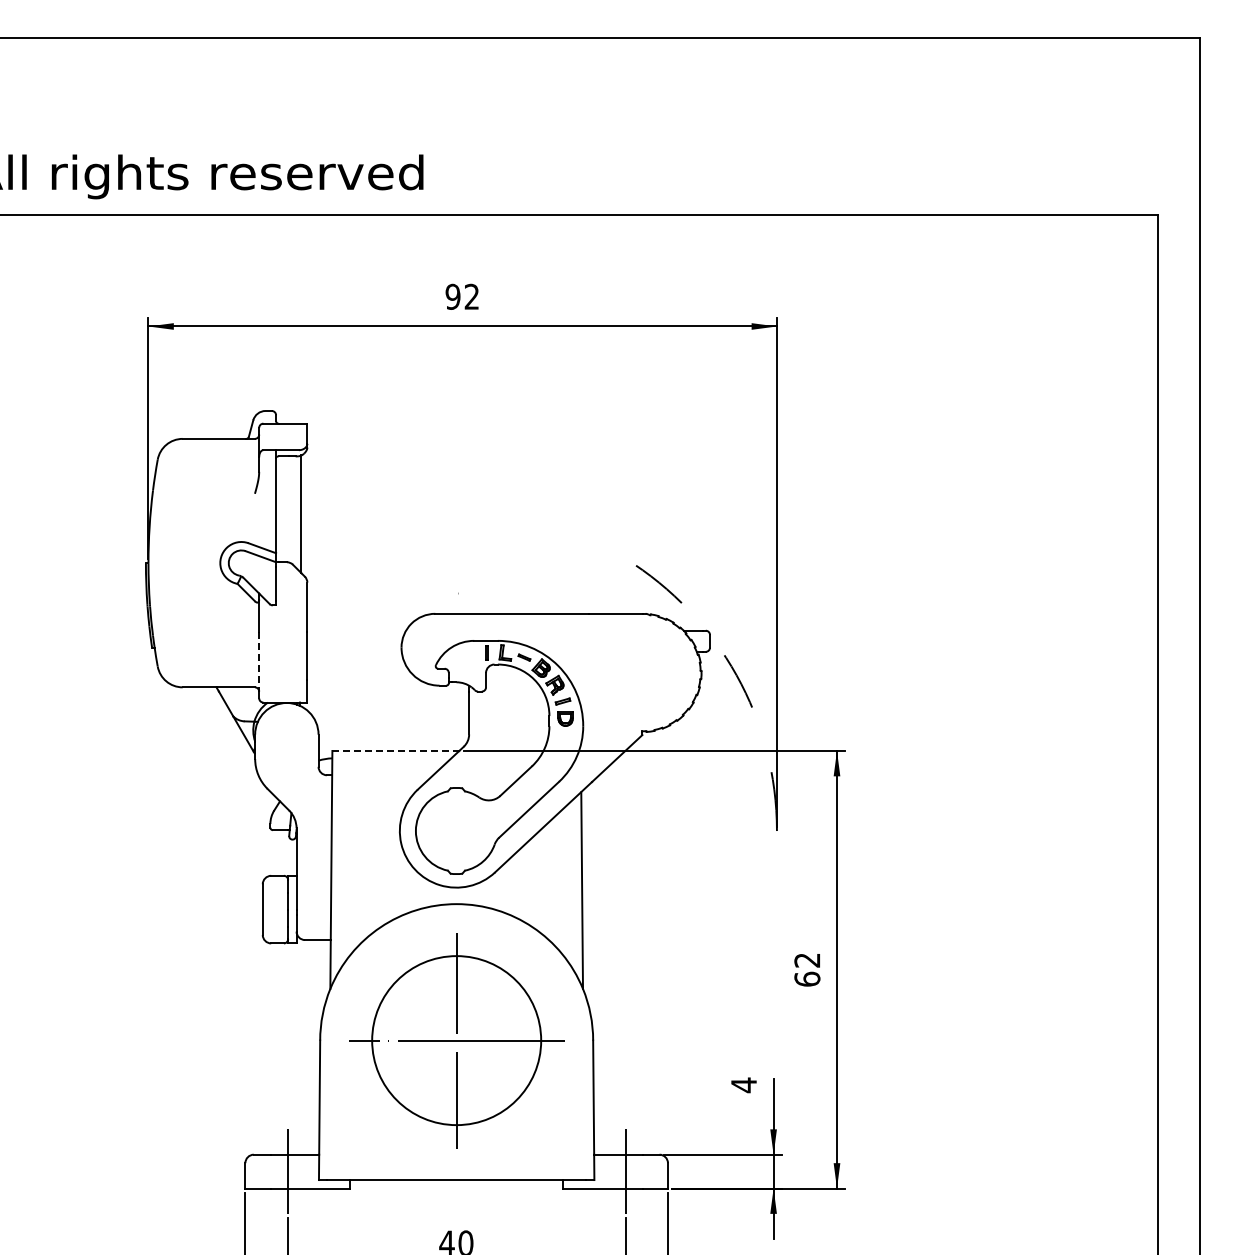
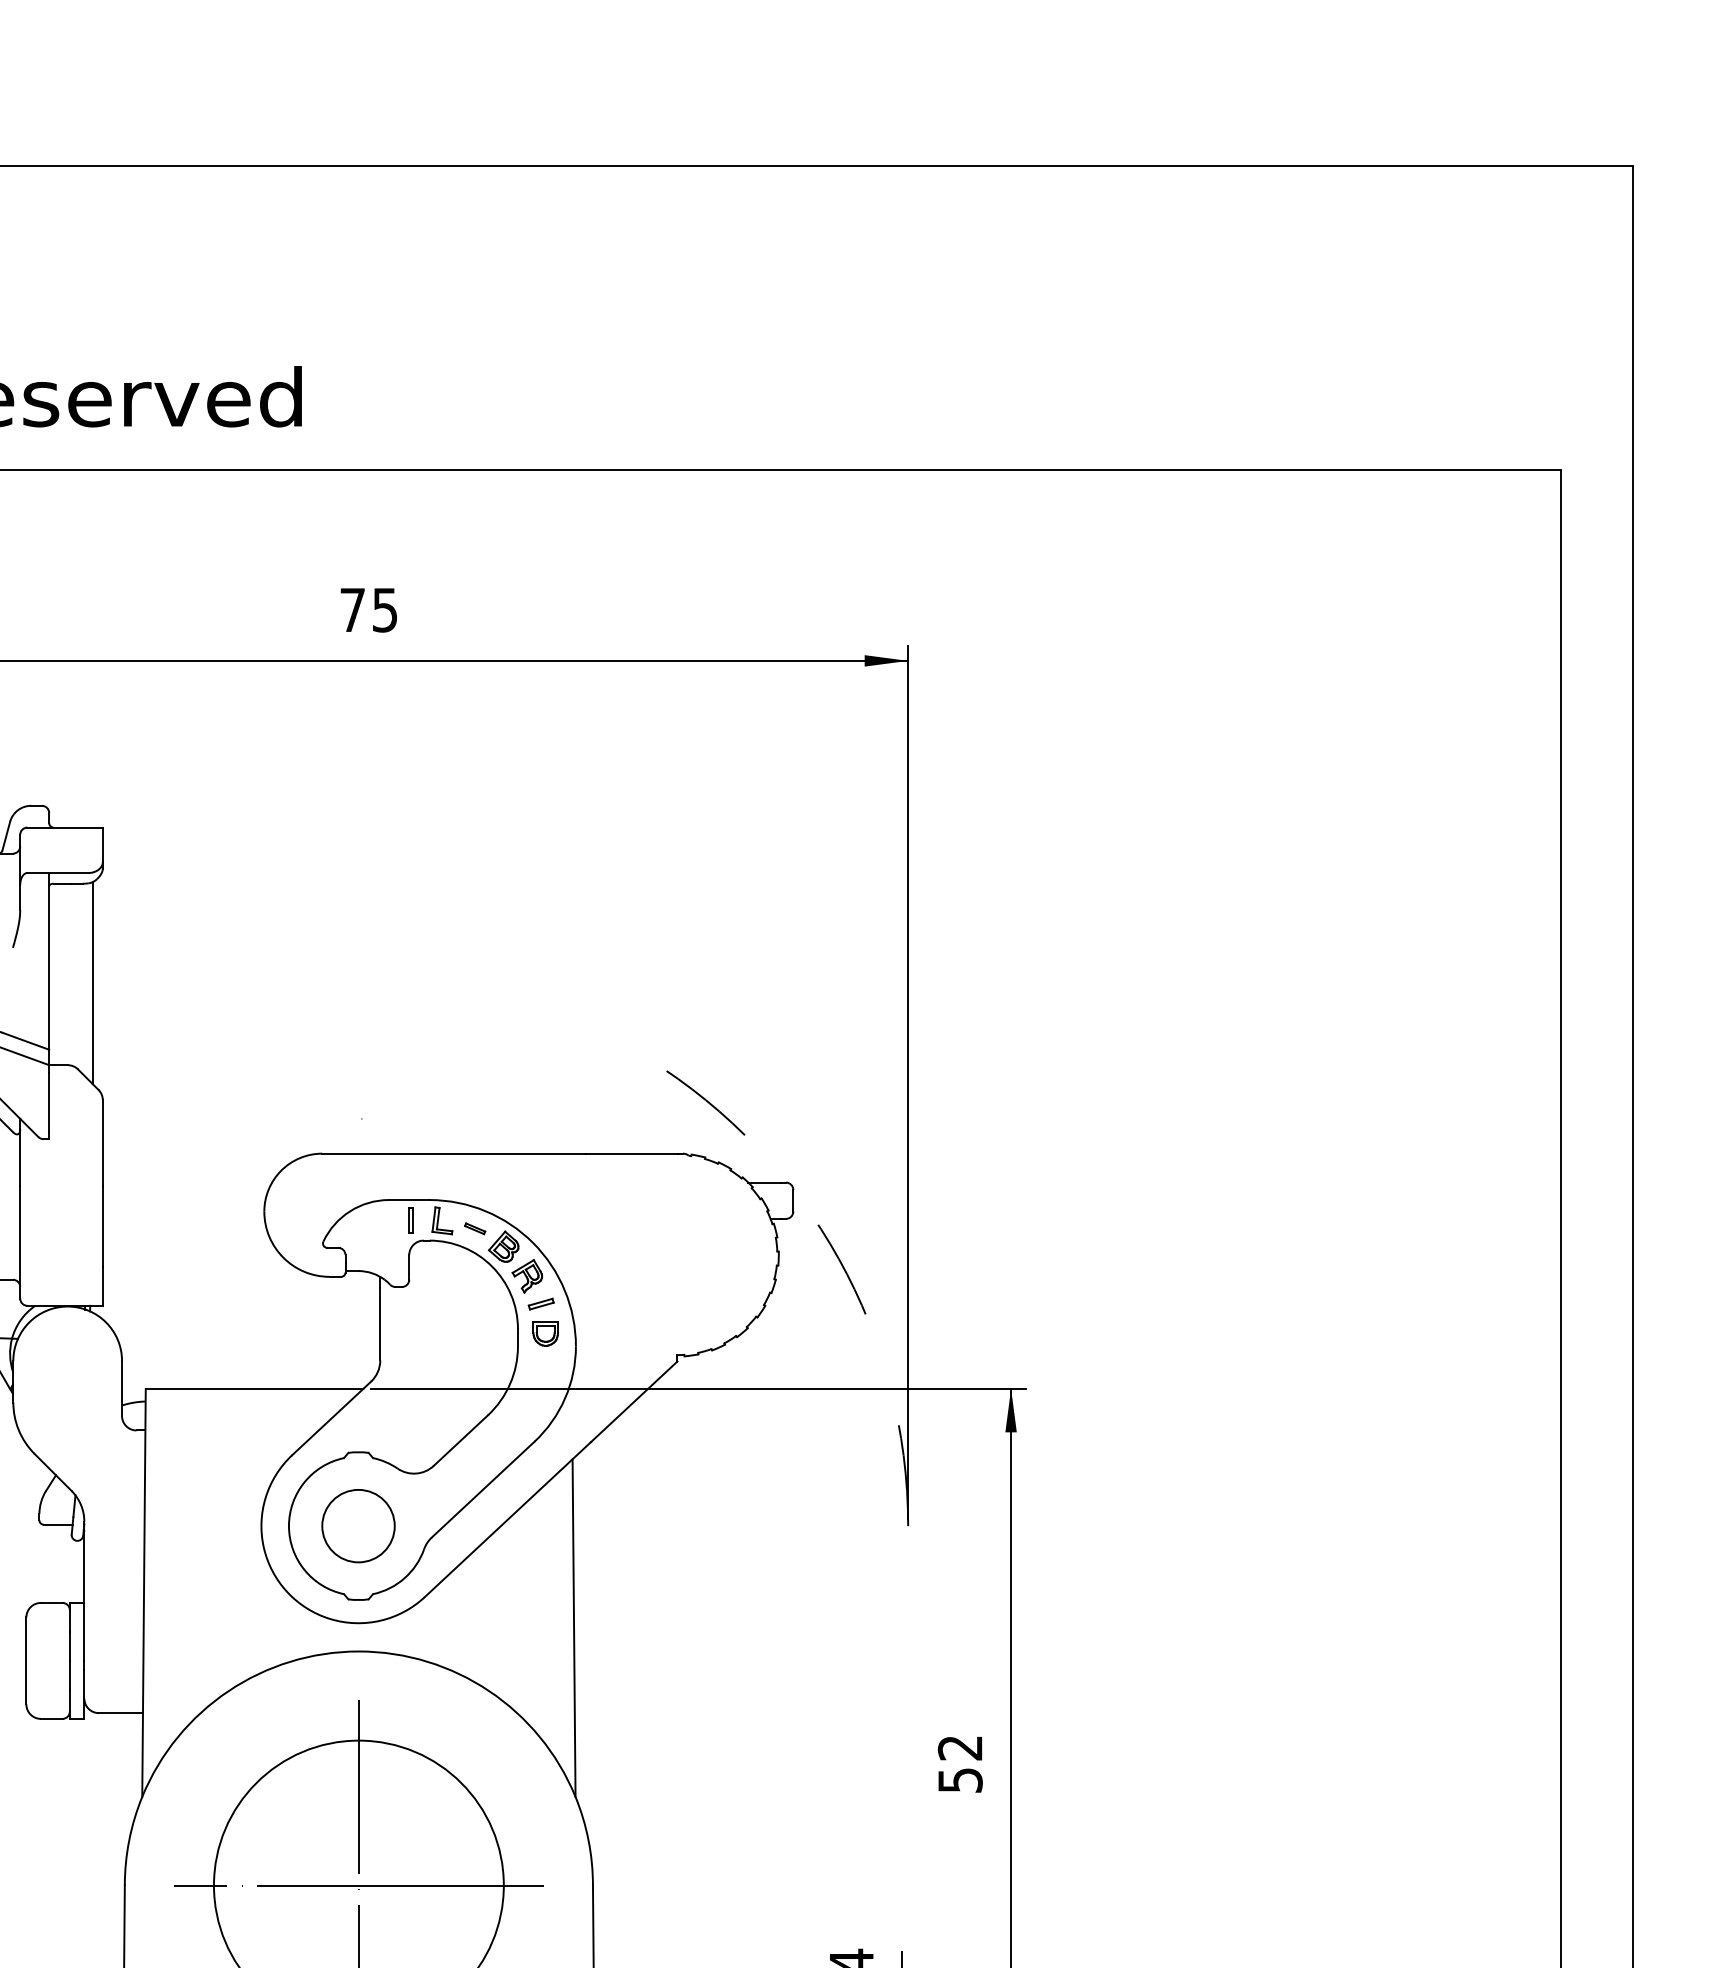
text: (461, 296) -> (367, 609), 92 -> 75
line: (259, 662) -> (20, 1237), dashed -> solid
line: (396, 750) -> (255, 1388), dashed -> solid
circle: (456, 830) -> (358, 1525), added
text: (807, 978) -> (960, 1779), 62 -> 52

